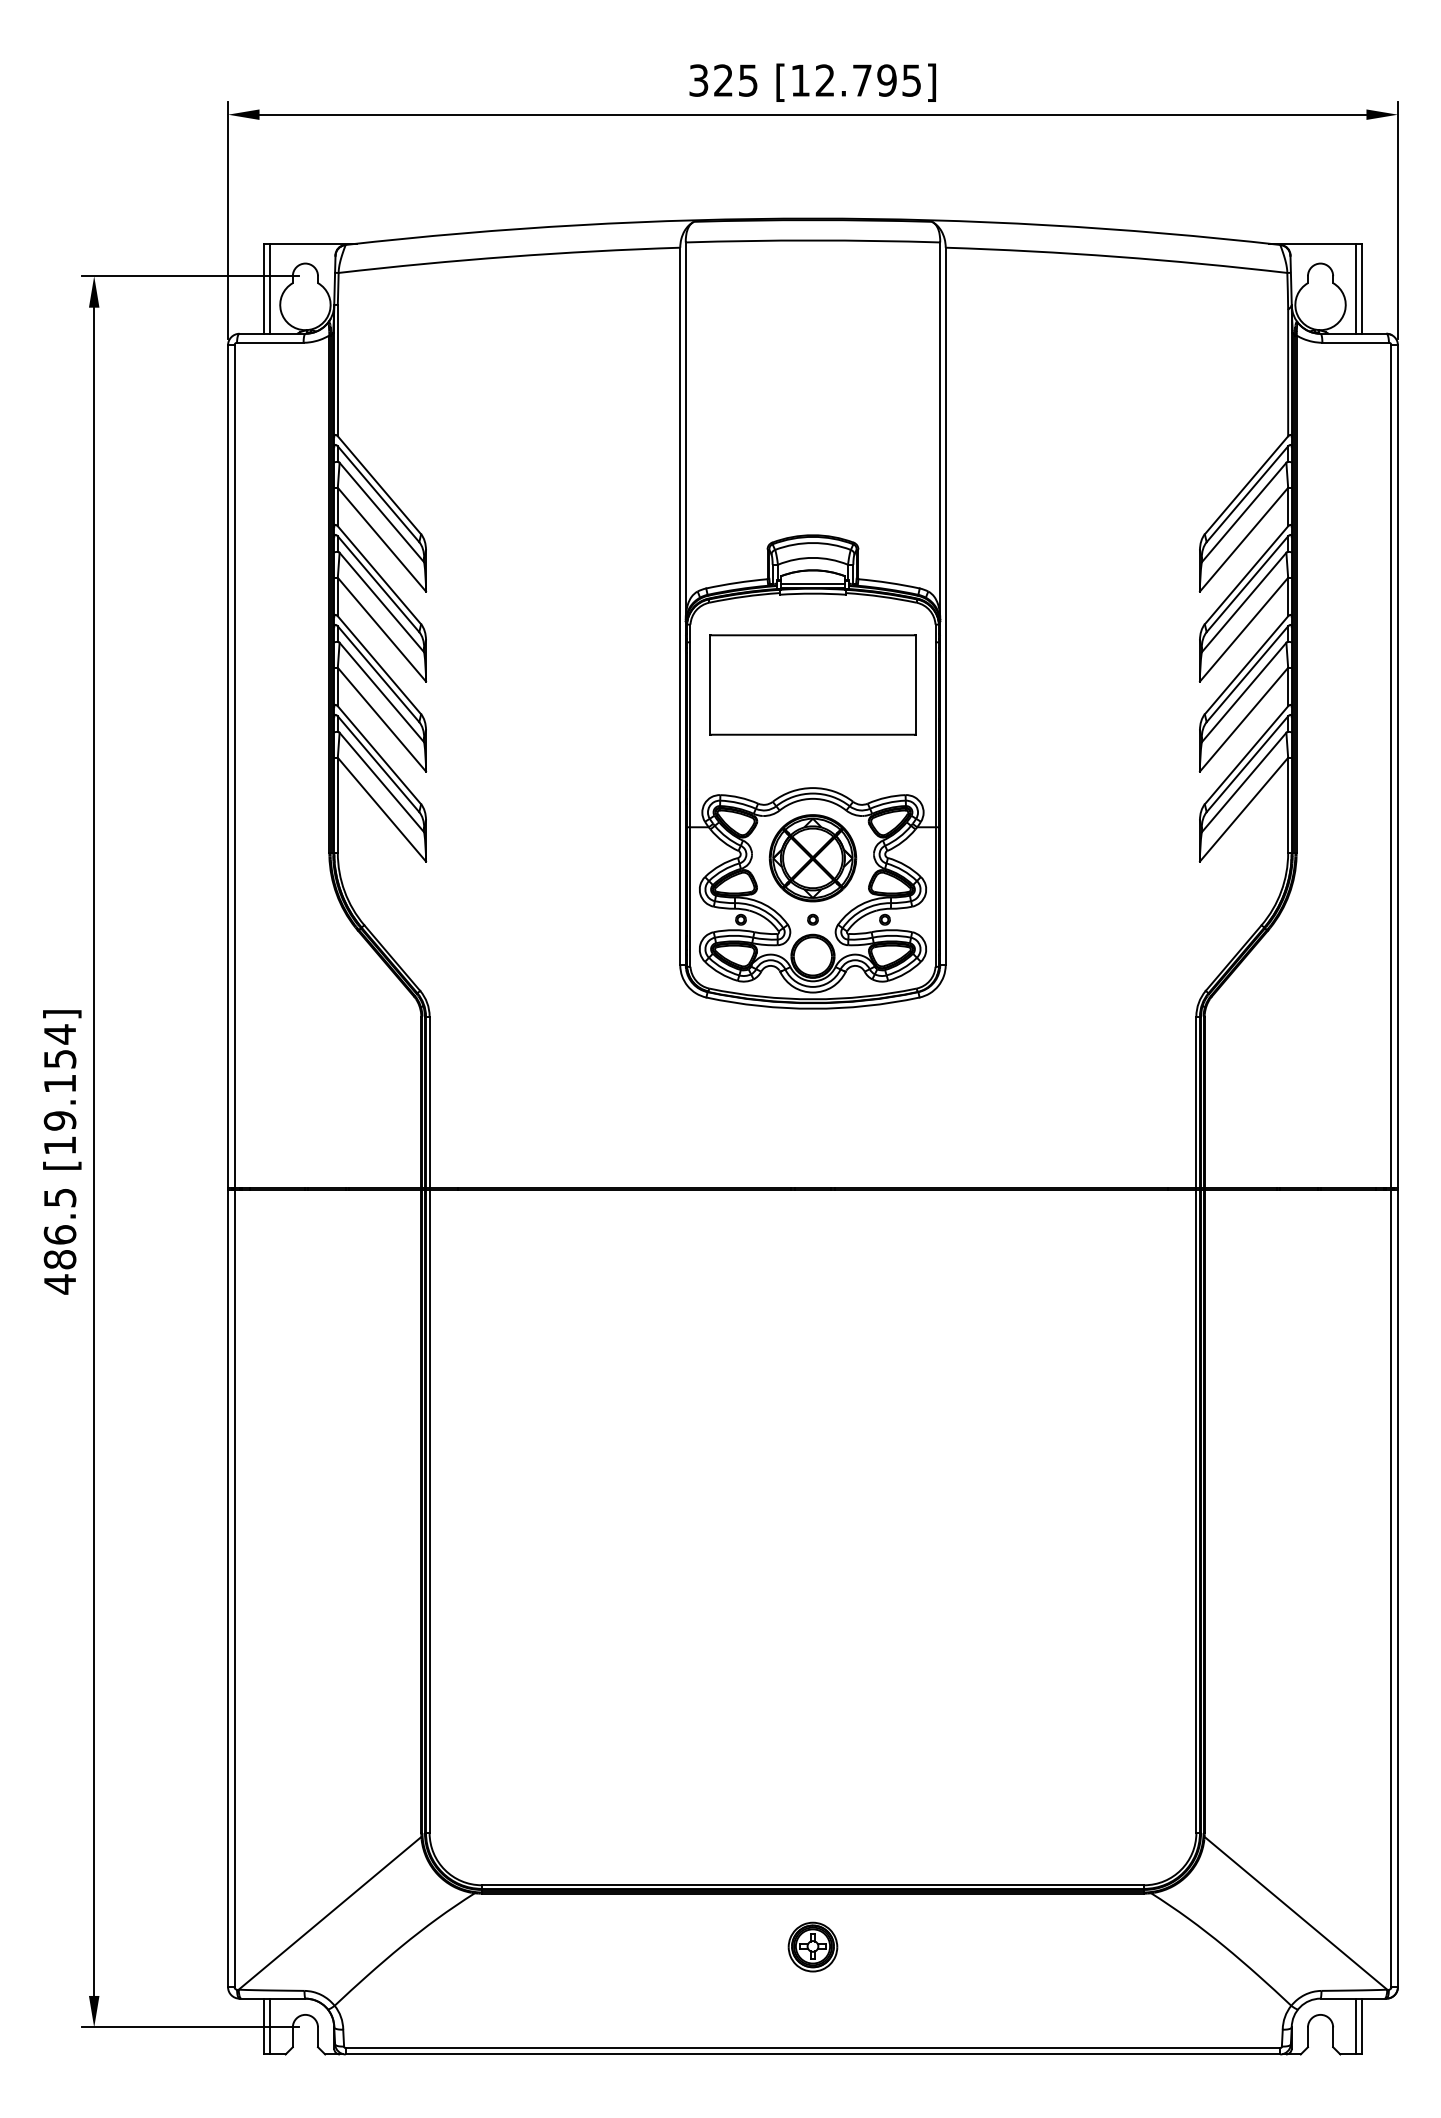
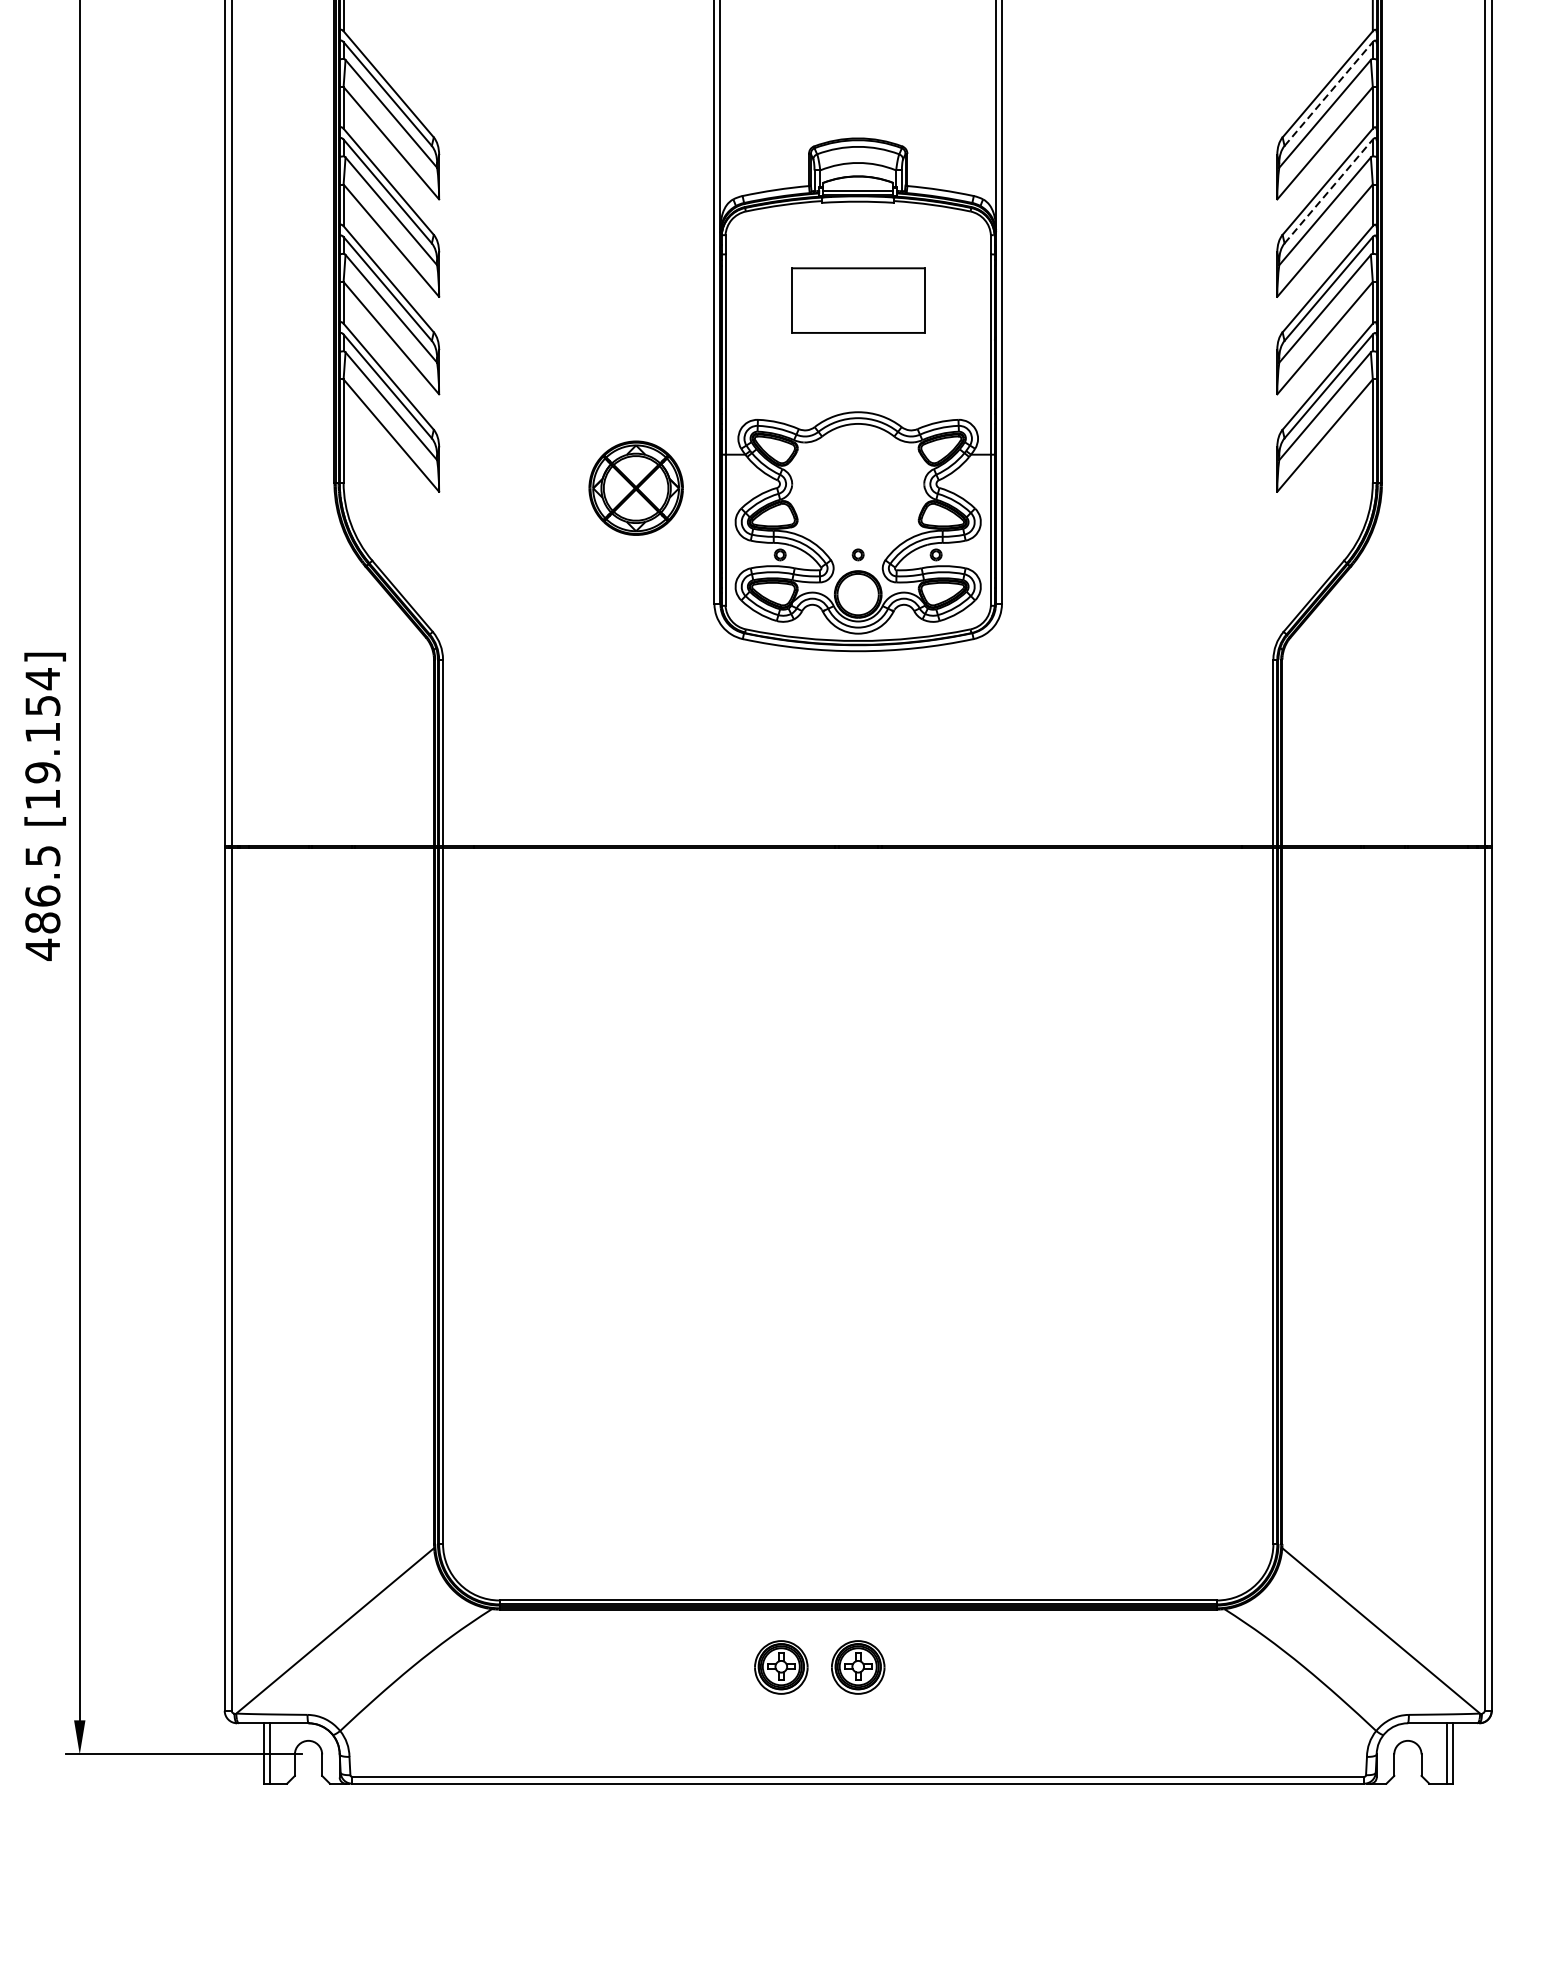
line: (1247, 494) -> (1328, 94), solid -> dashed
line: (1247, 584) -> (1328, 191), solid -> dashed
part: (812, 684) -> (857, 300), size x0.6
part: (812, 858) -> (635, 488), moved
part: (741, 1946) -> (780, 1666), added

